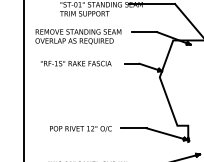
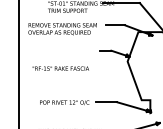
text: (75, 63) -> (60, 68), moved

